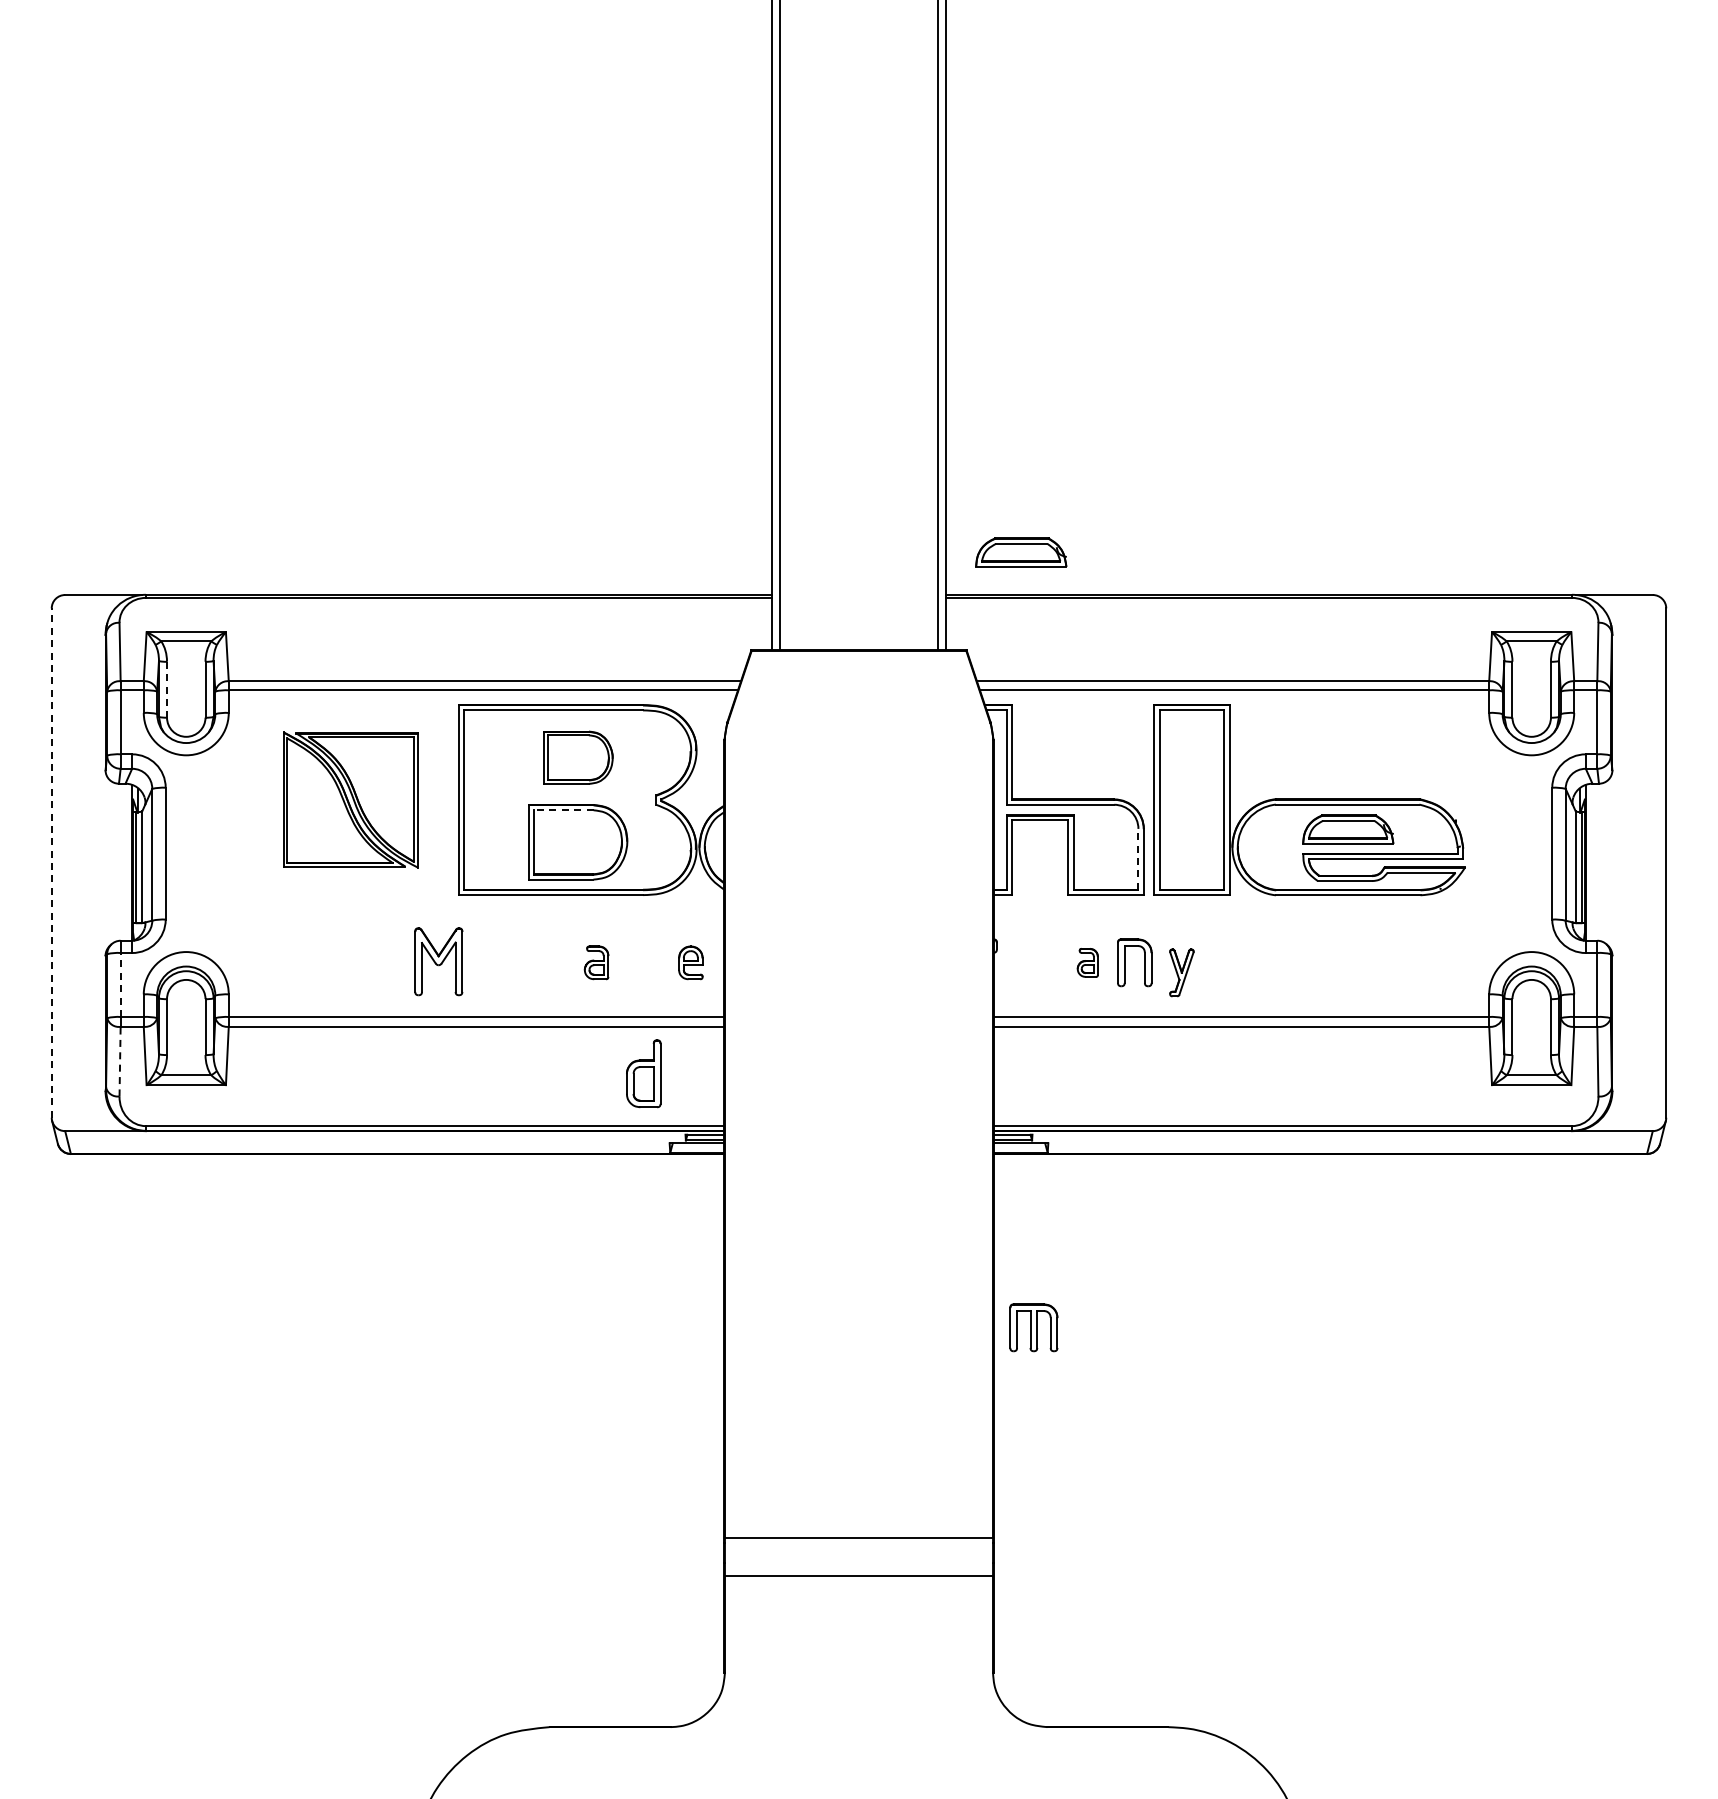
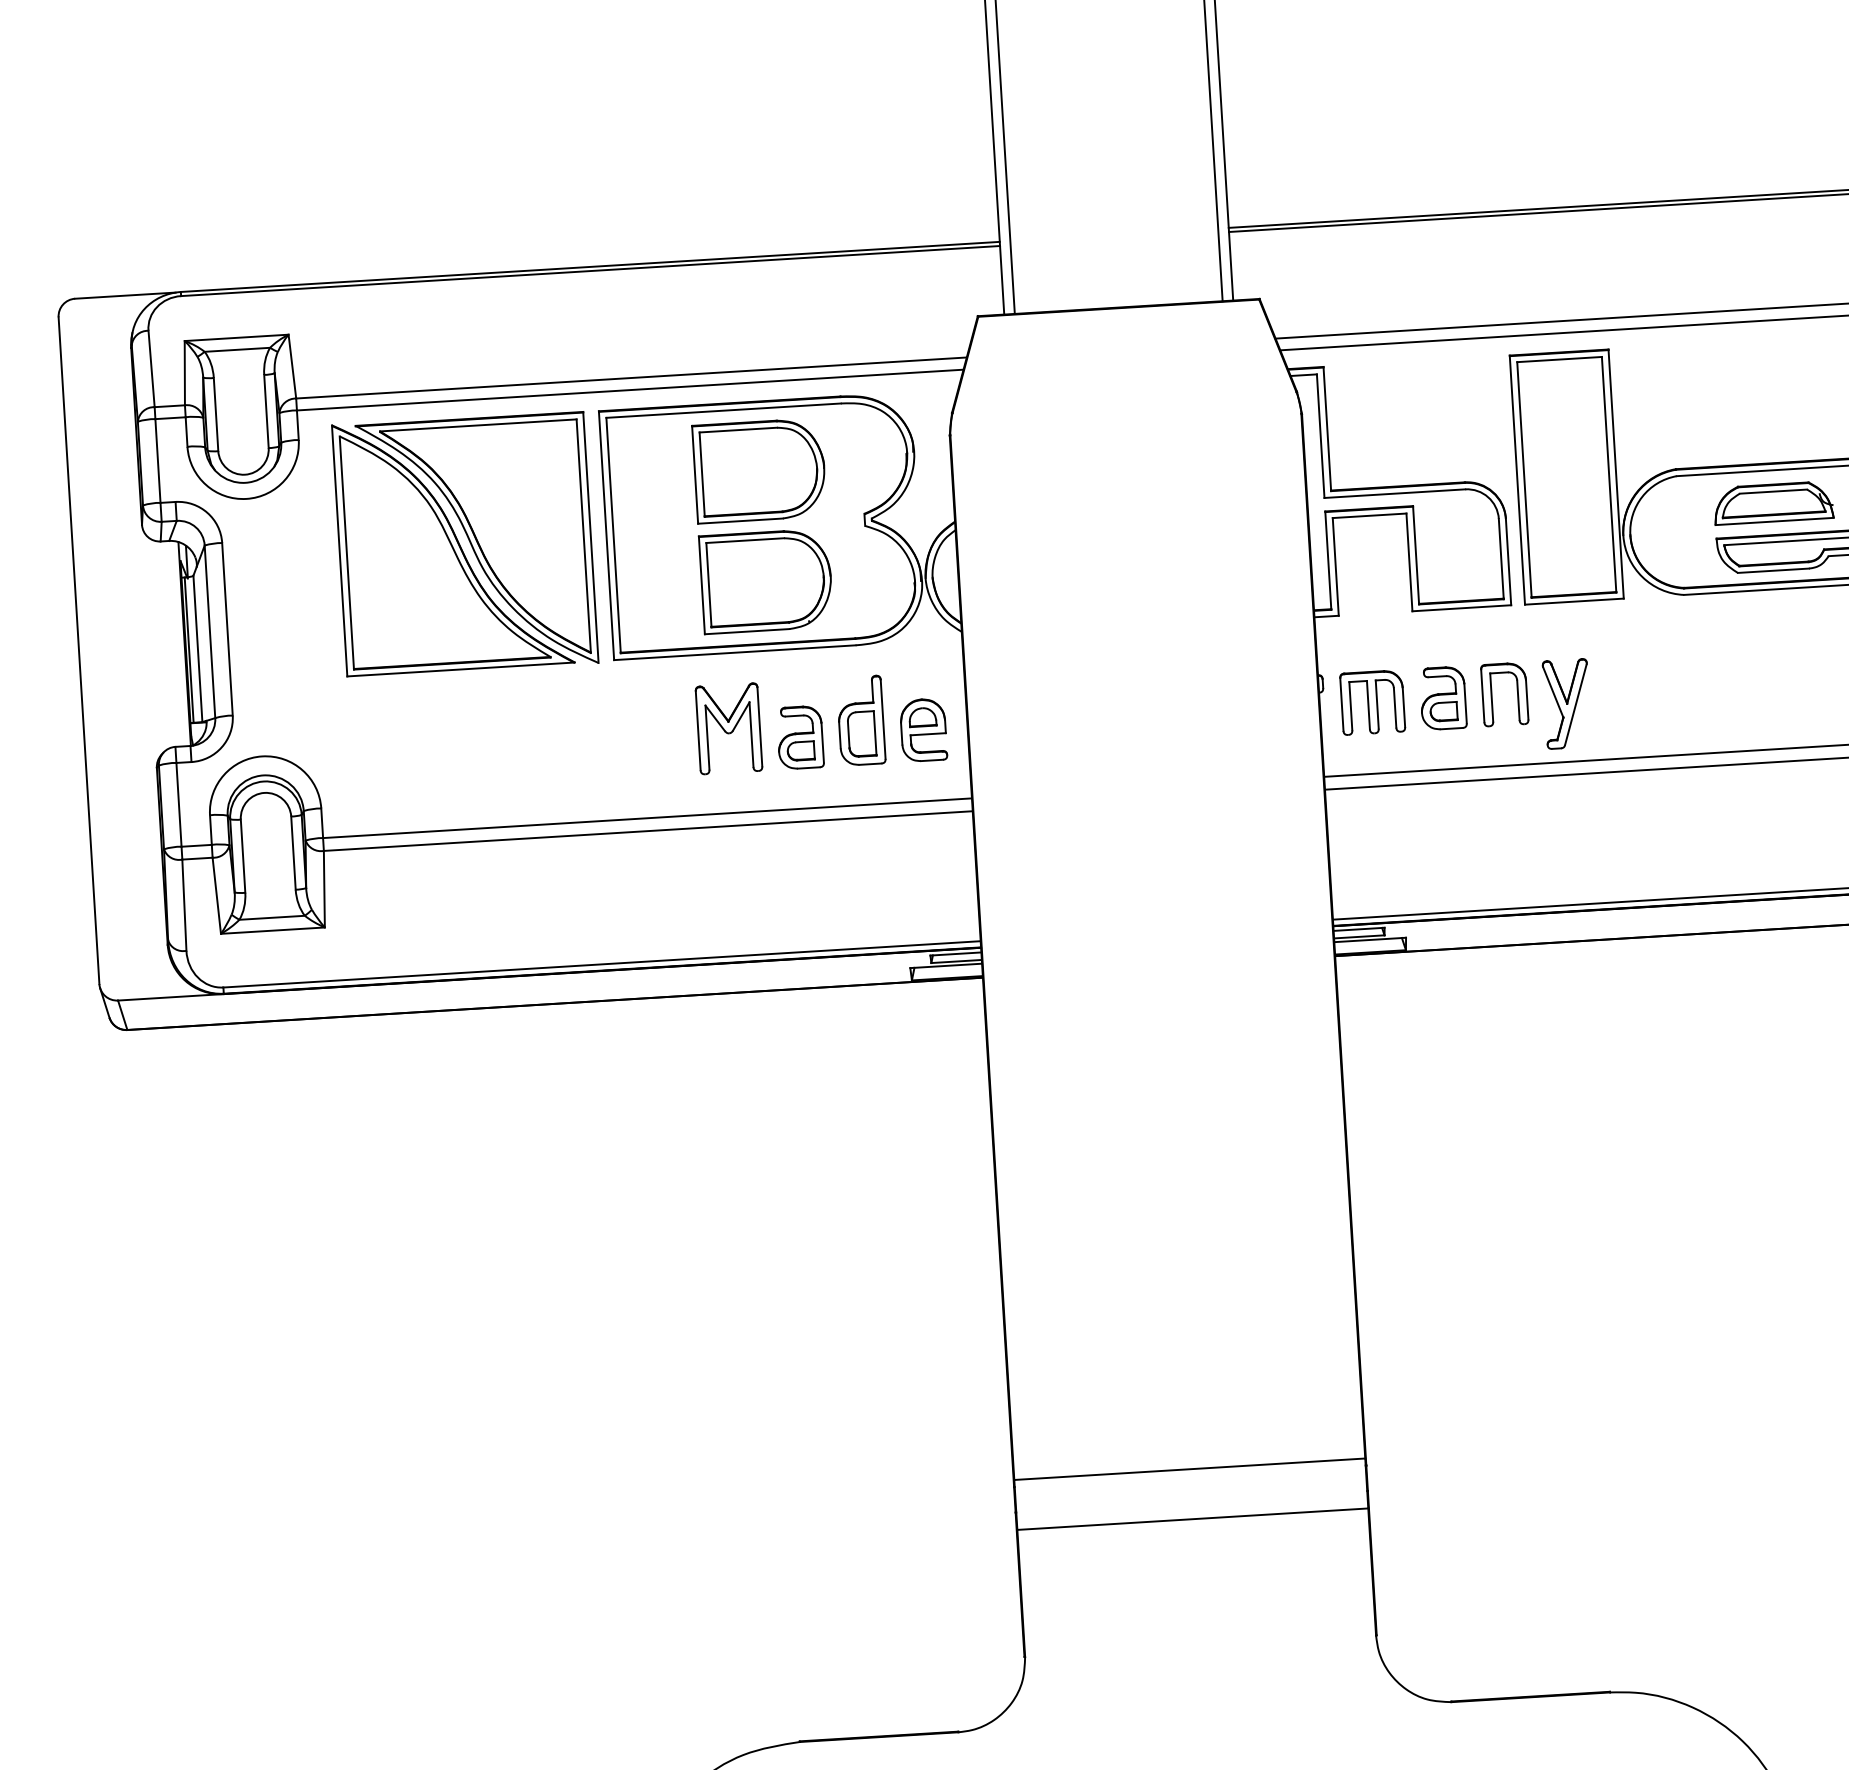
part: (1021, 552) -> (1323, 166), removed
line: (167, 689) -> (216, 414), dashed -> solid
part: (578, 757) -> (760, 470), size x1.43
part: (350, 799) -> (465, 543), size x1.43
line: (563, 810) -> (744, 540), dashed -> solid
line: (1138, 858) -> (1501, 557), dashed -> solid
line: (51, 863) -> (78, 651), dashed -> solid
part: (438, 961) -> (728, 728), moved
part: (596, 962) -> (800, 737), size x1.43
part: (690, 962) -> (923, 729), size x1.43
part: (1087, 962) -> (1442, 697), size x1.67
part: (1181, 972) -> (1566, 703), size x1.43
line: (120, 985) -> (178, 805), dashed -> solid
line: (120, 1061) -> (184, 904), dashed -> solid
part: (643, 1073) -> (860, 720), moved
part: (1033, 1327) -> (1372, 702), moved

